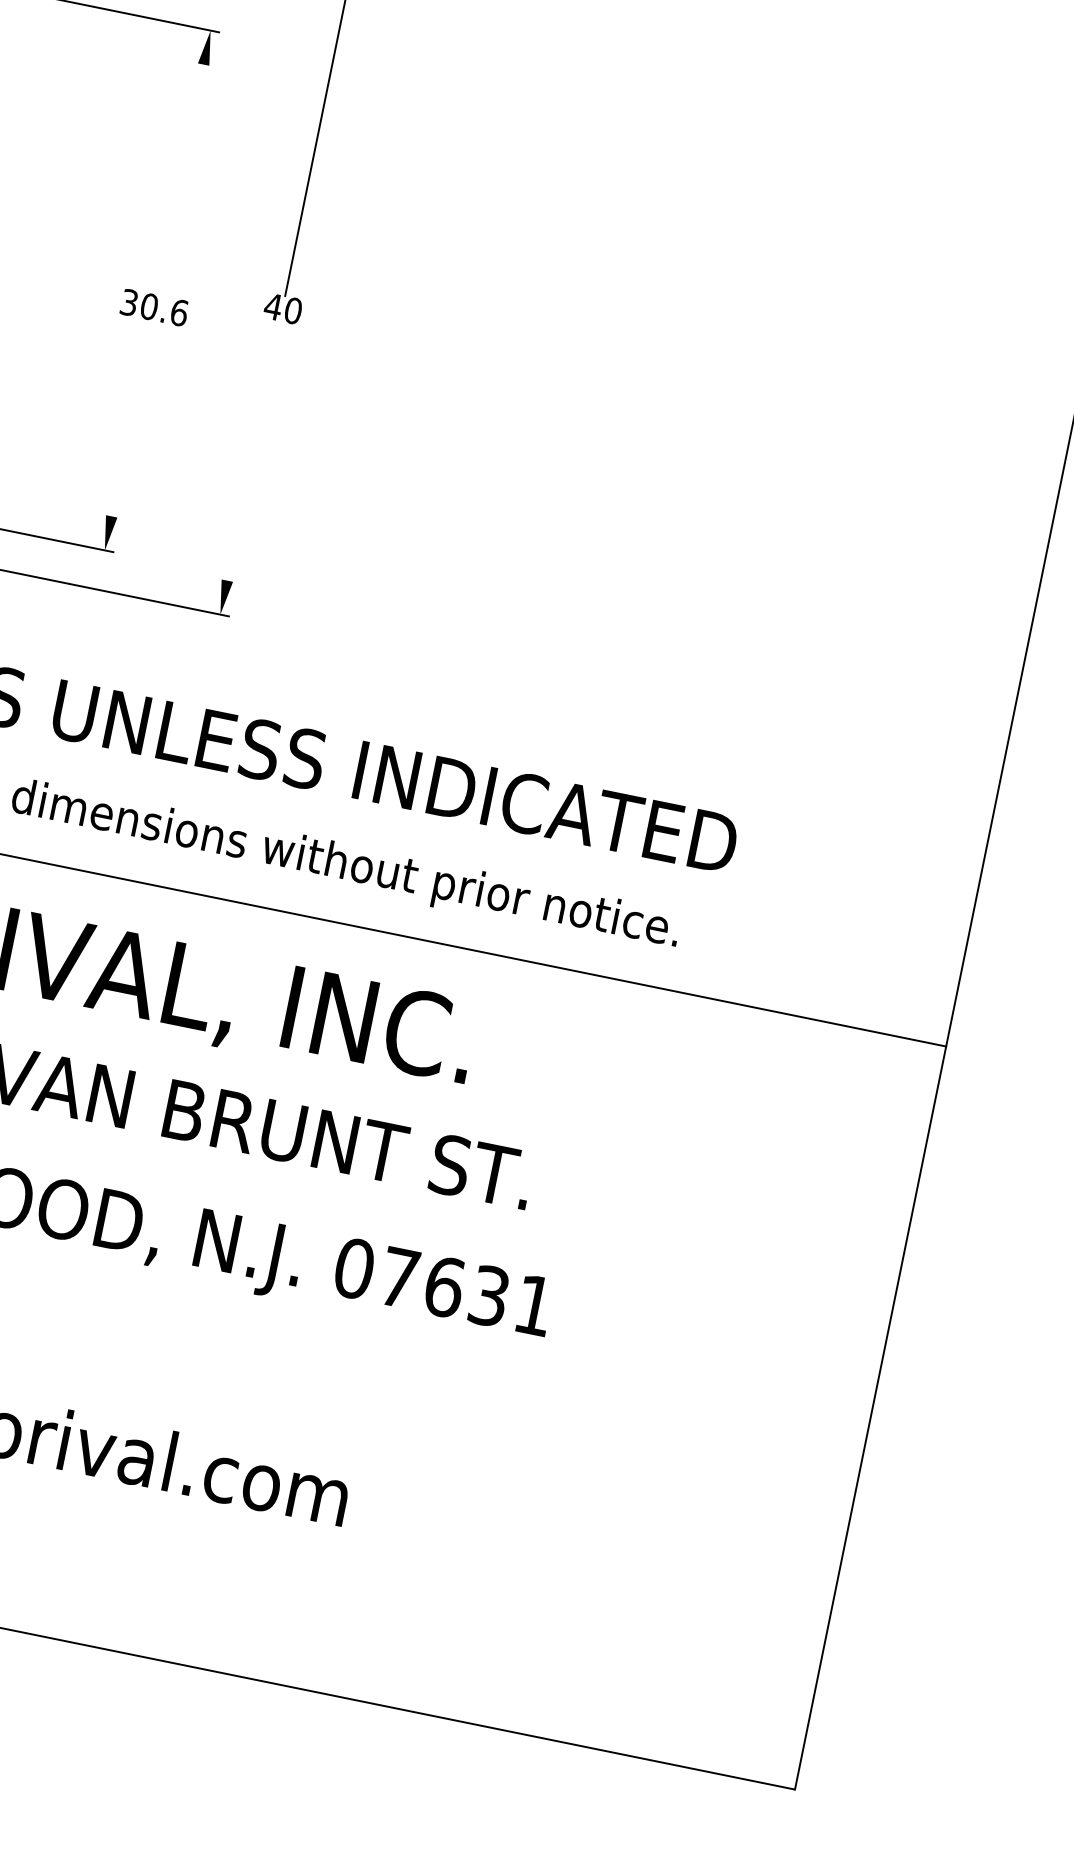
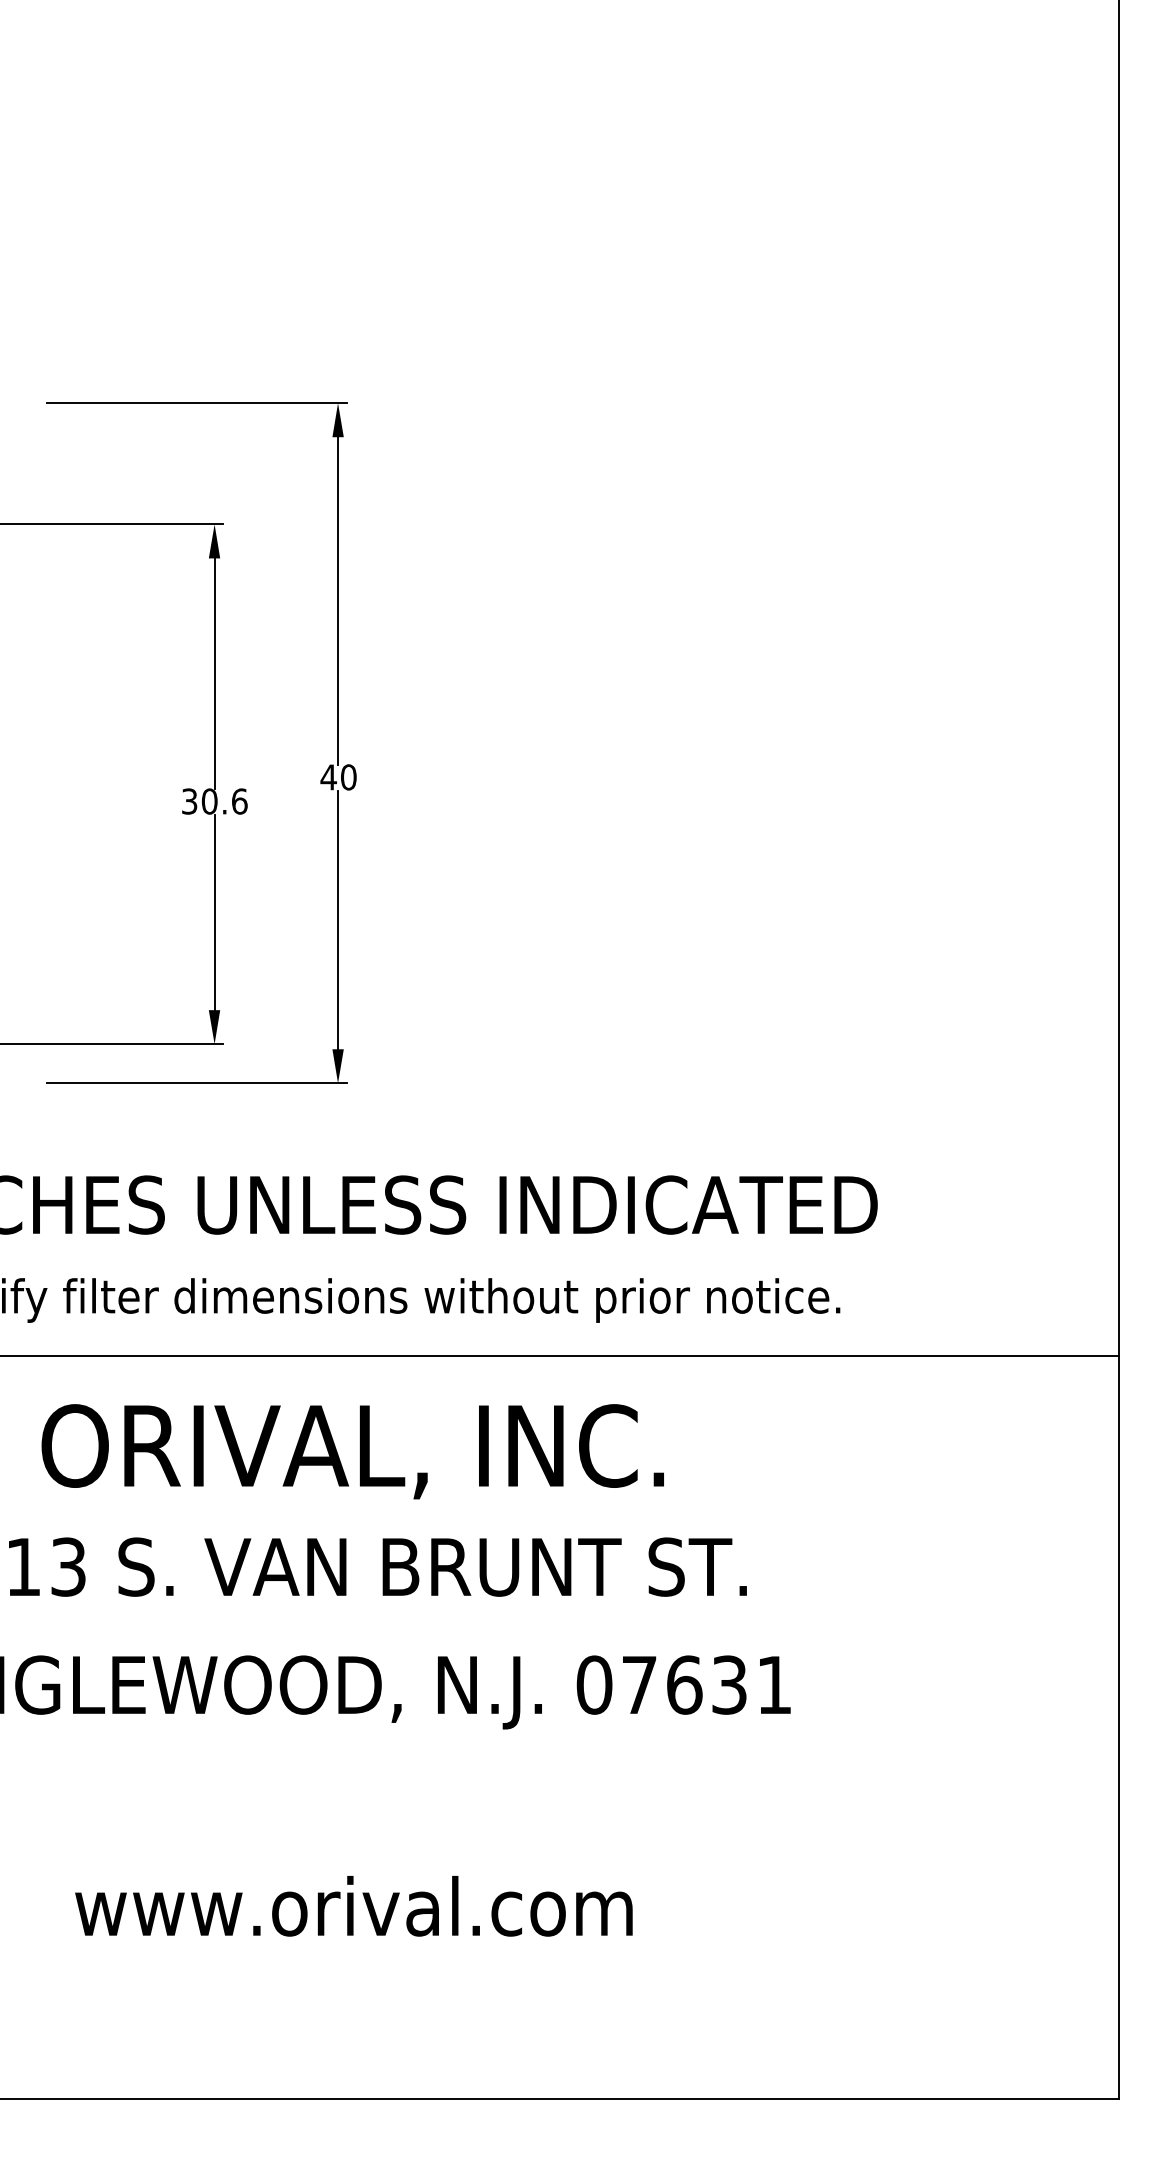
line: (180, 179) -> (214, 673), added
line: (131, 418) -> (214, 912), added
line: (254, 450) -> (338, 919), added

